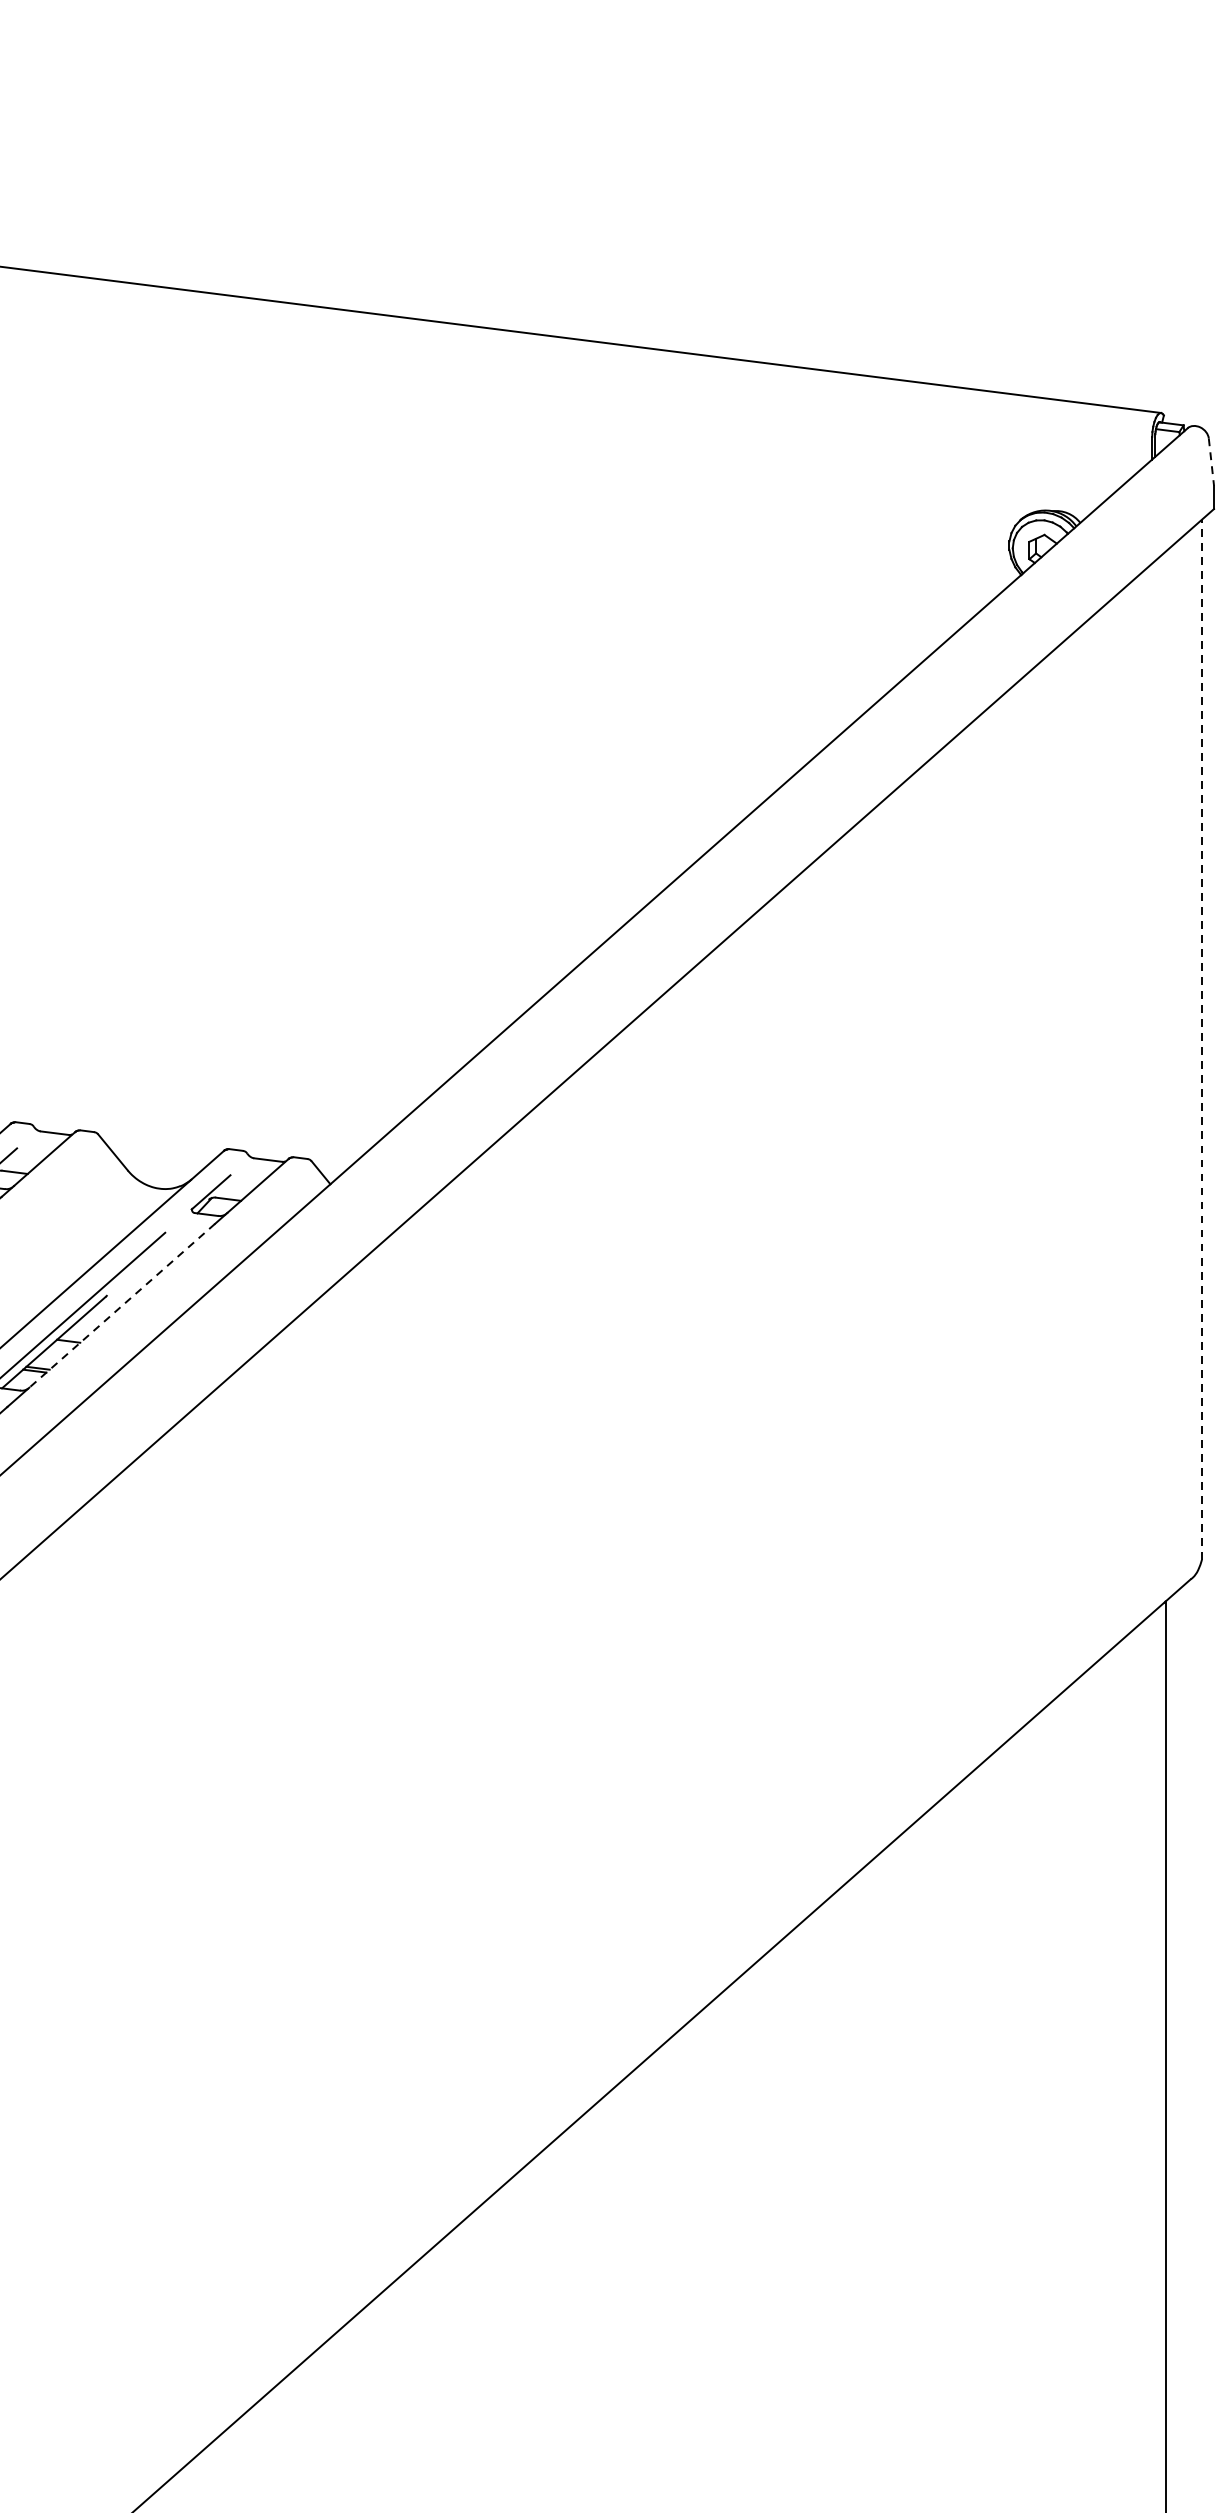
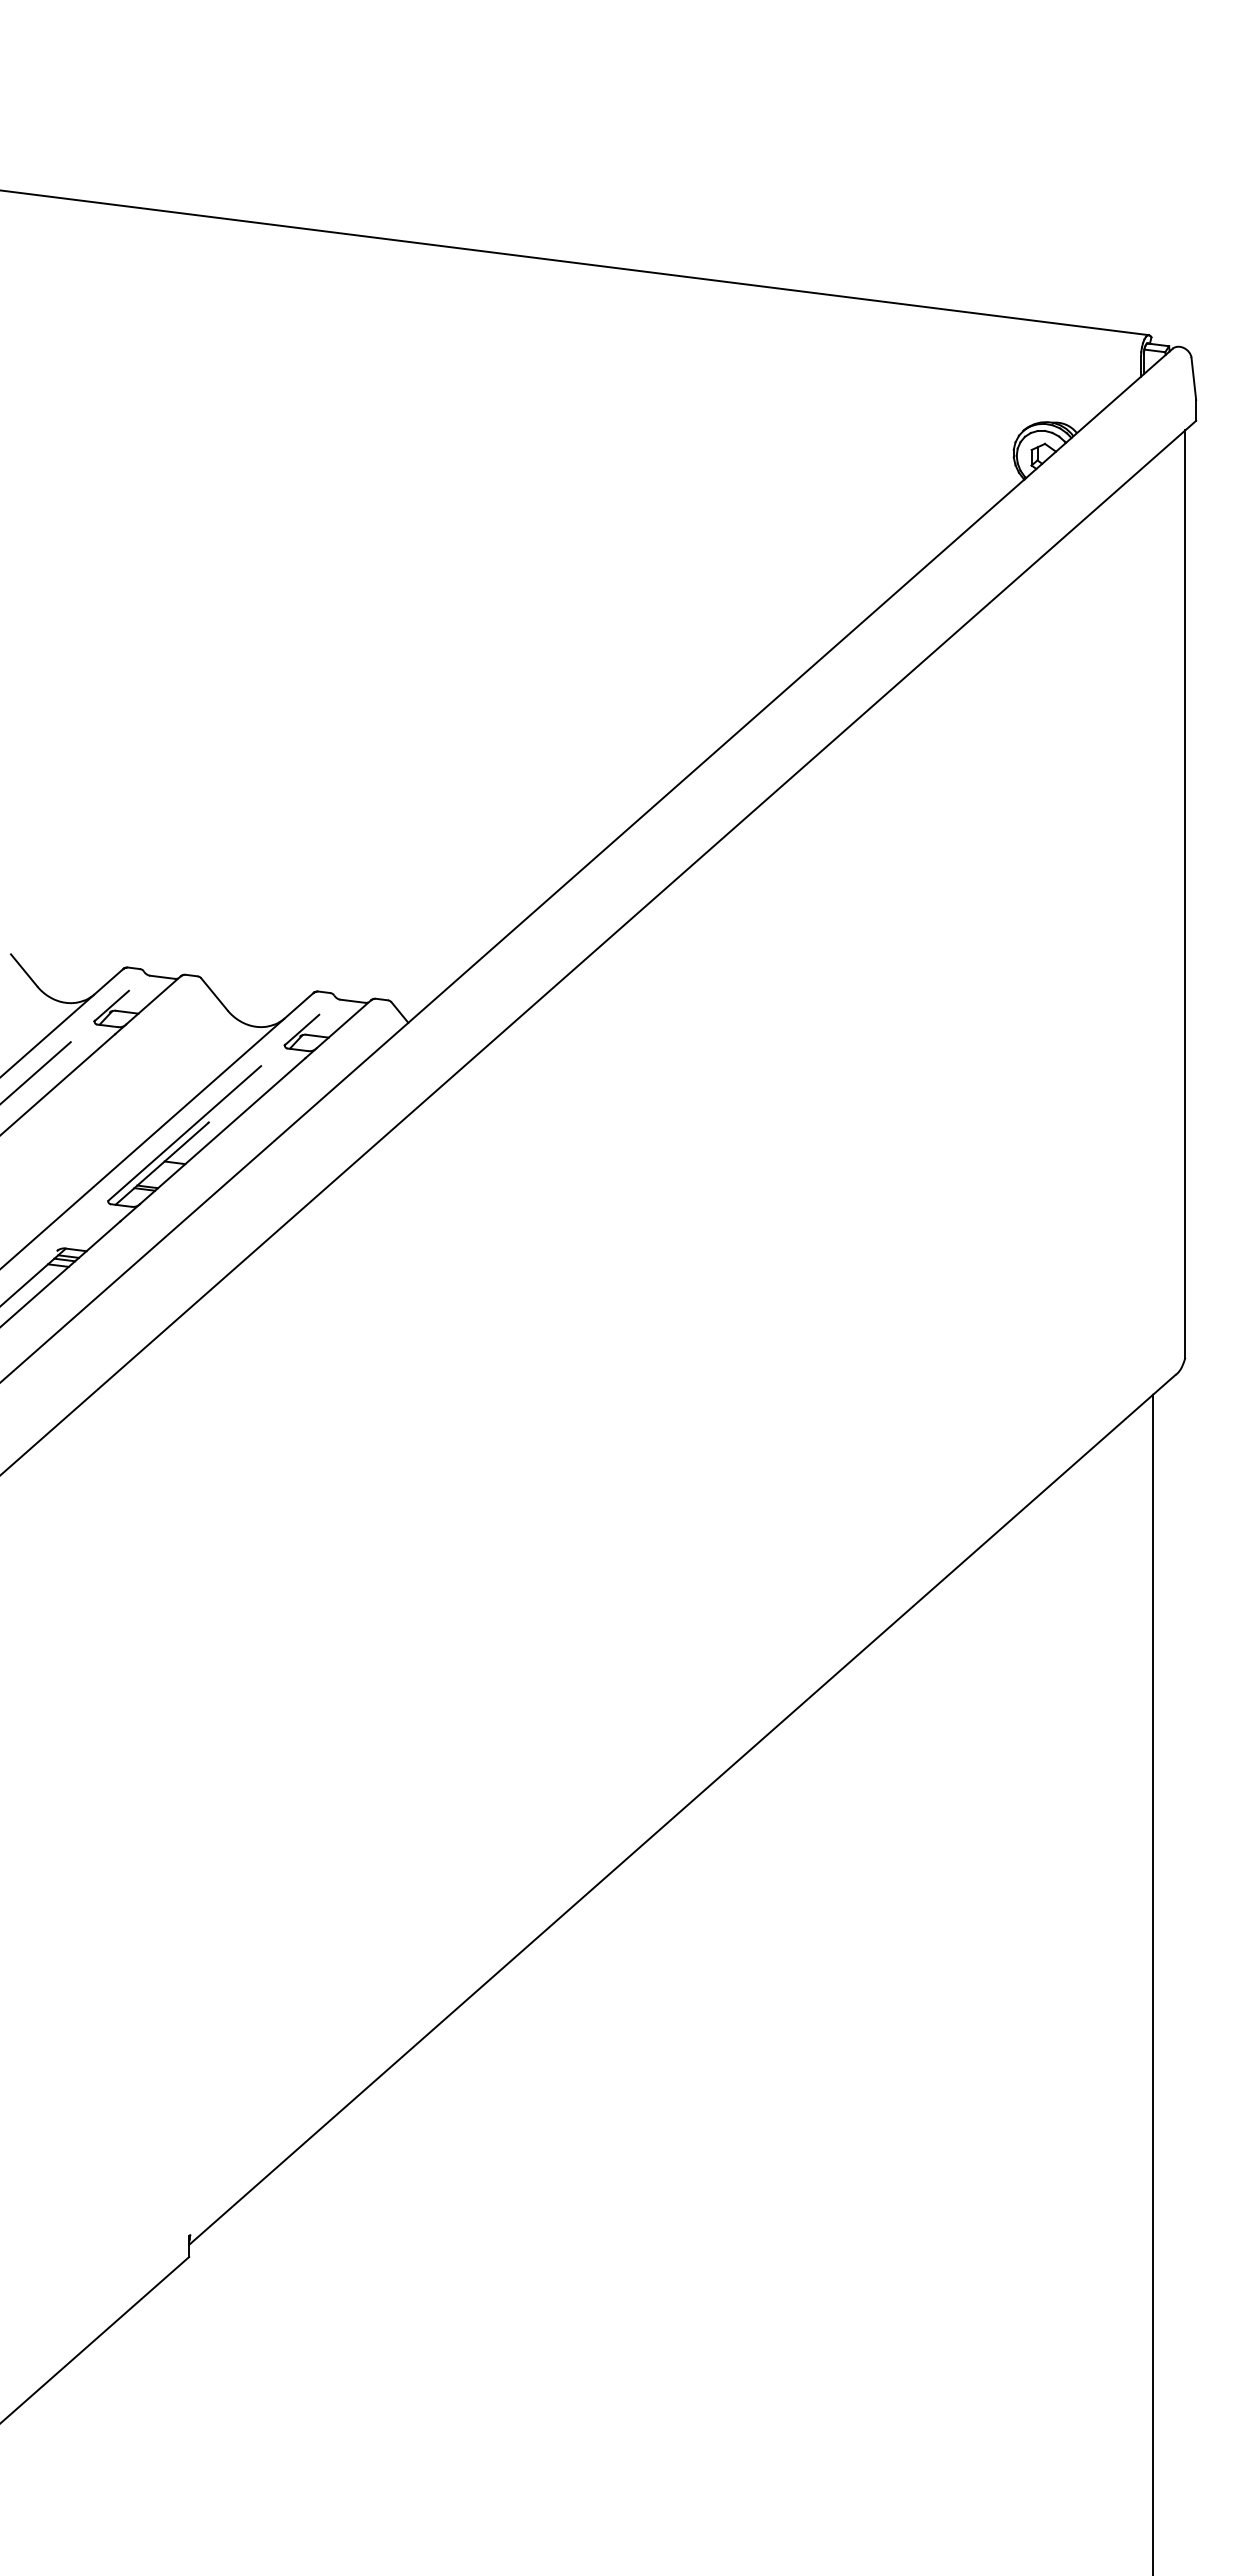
line: (1211, 462) -> (1193, 379), dashed -> solid
line: (1202, 1040) -> (1185, 894), dashed -> solid
line: (121, 1306) -> (222, 1131), dashed -> solid

